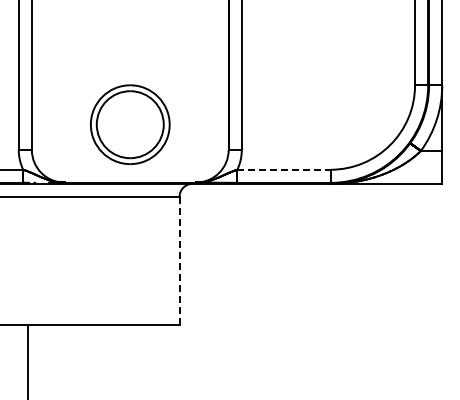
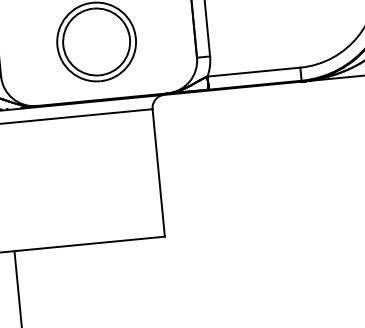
line: (283, 169) -> (253, 71), dashed -> solid
line: (179, 261) -> (158, 173), dashed -> solid

